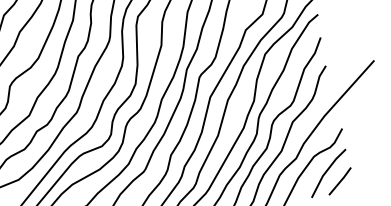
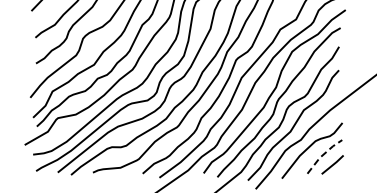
line: (326, 170) -> (323, 154), solid -> dashed

